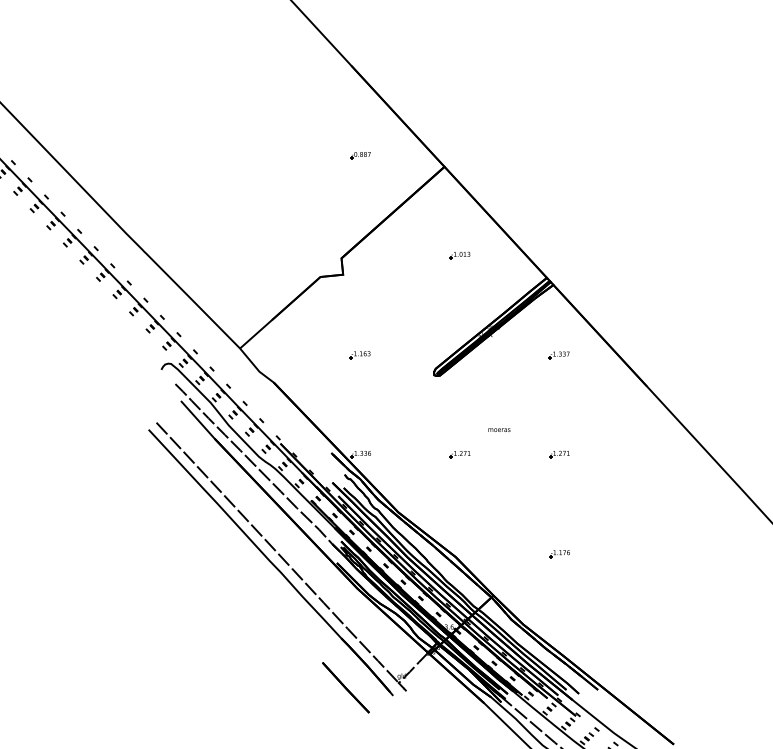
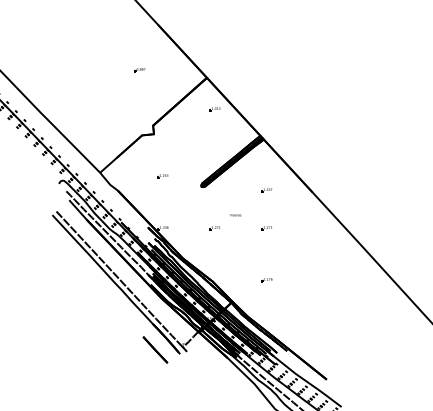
part: (359, 156) -> (139, 70), moved
part: (458, 256) -> (214, 109), moved
part: (558, 355) -> (266, 190), moved

